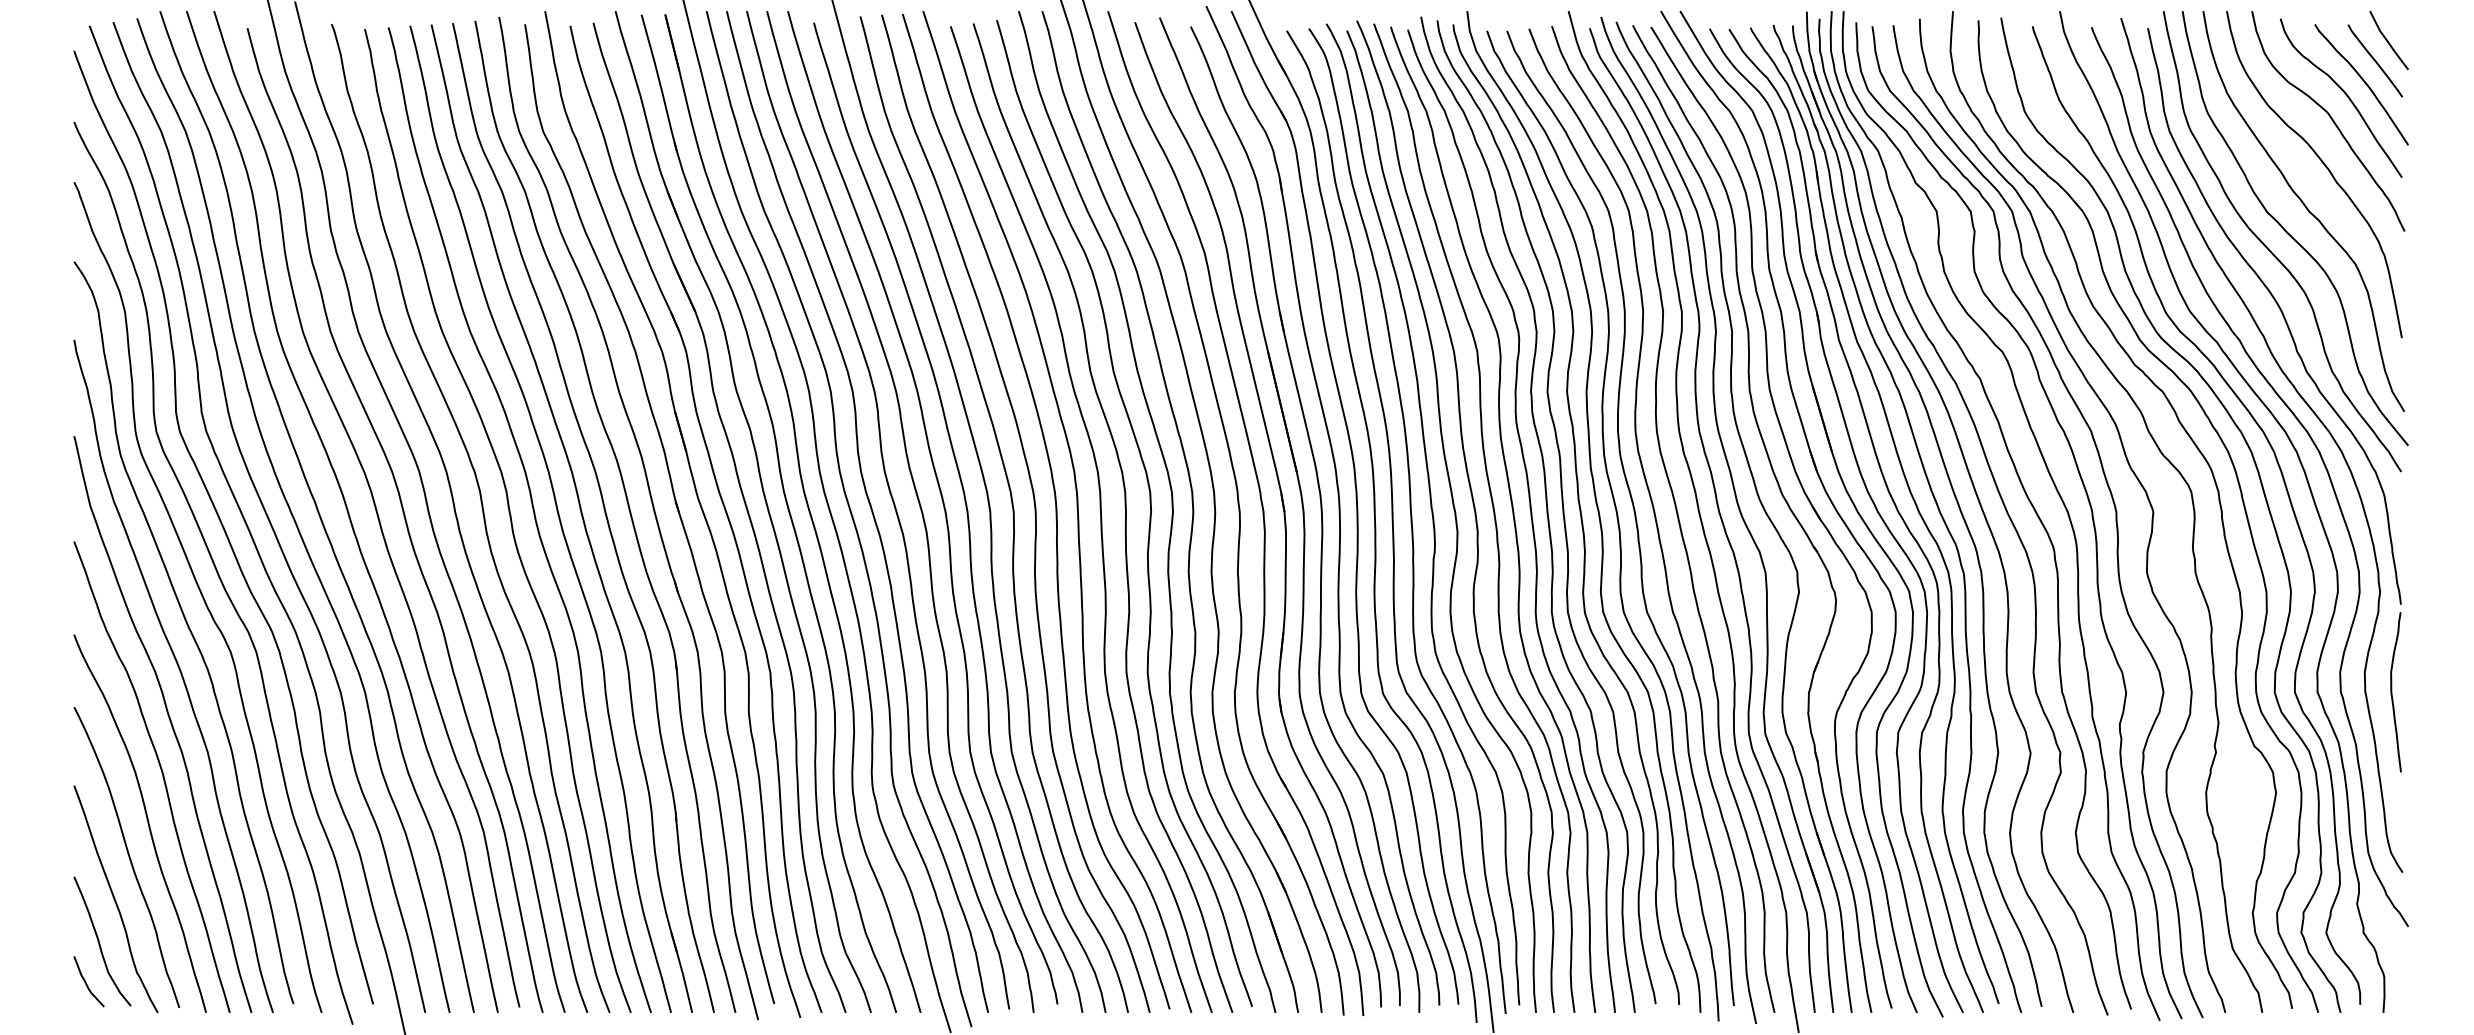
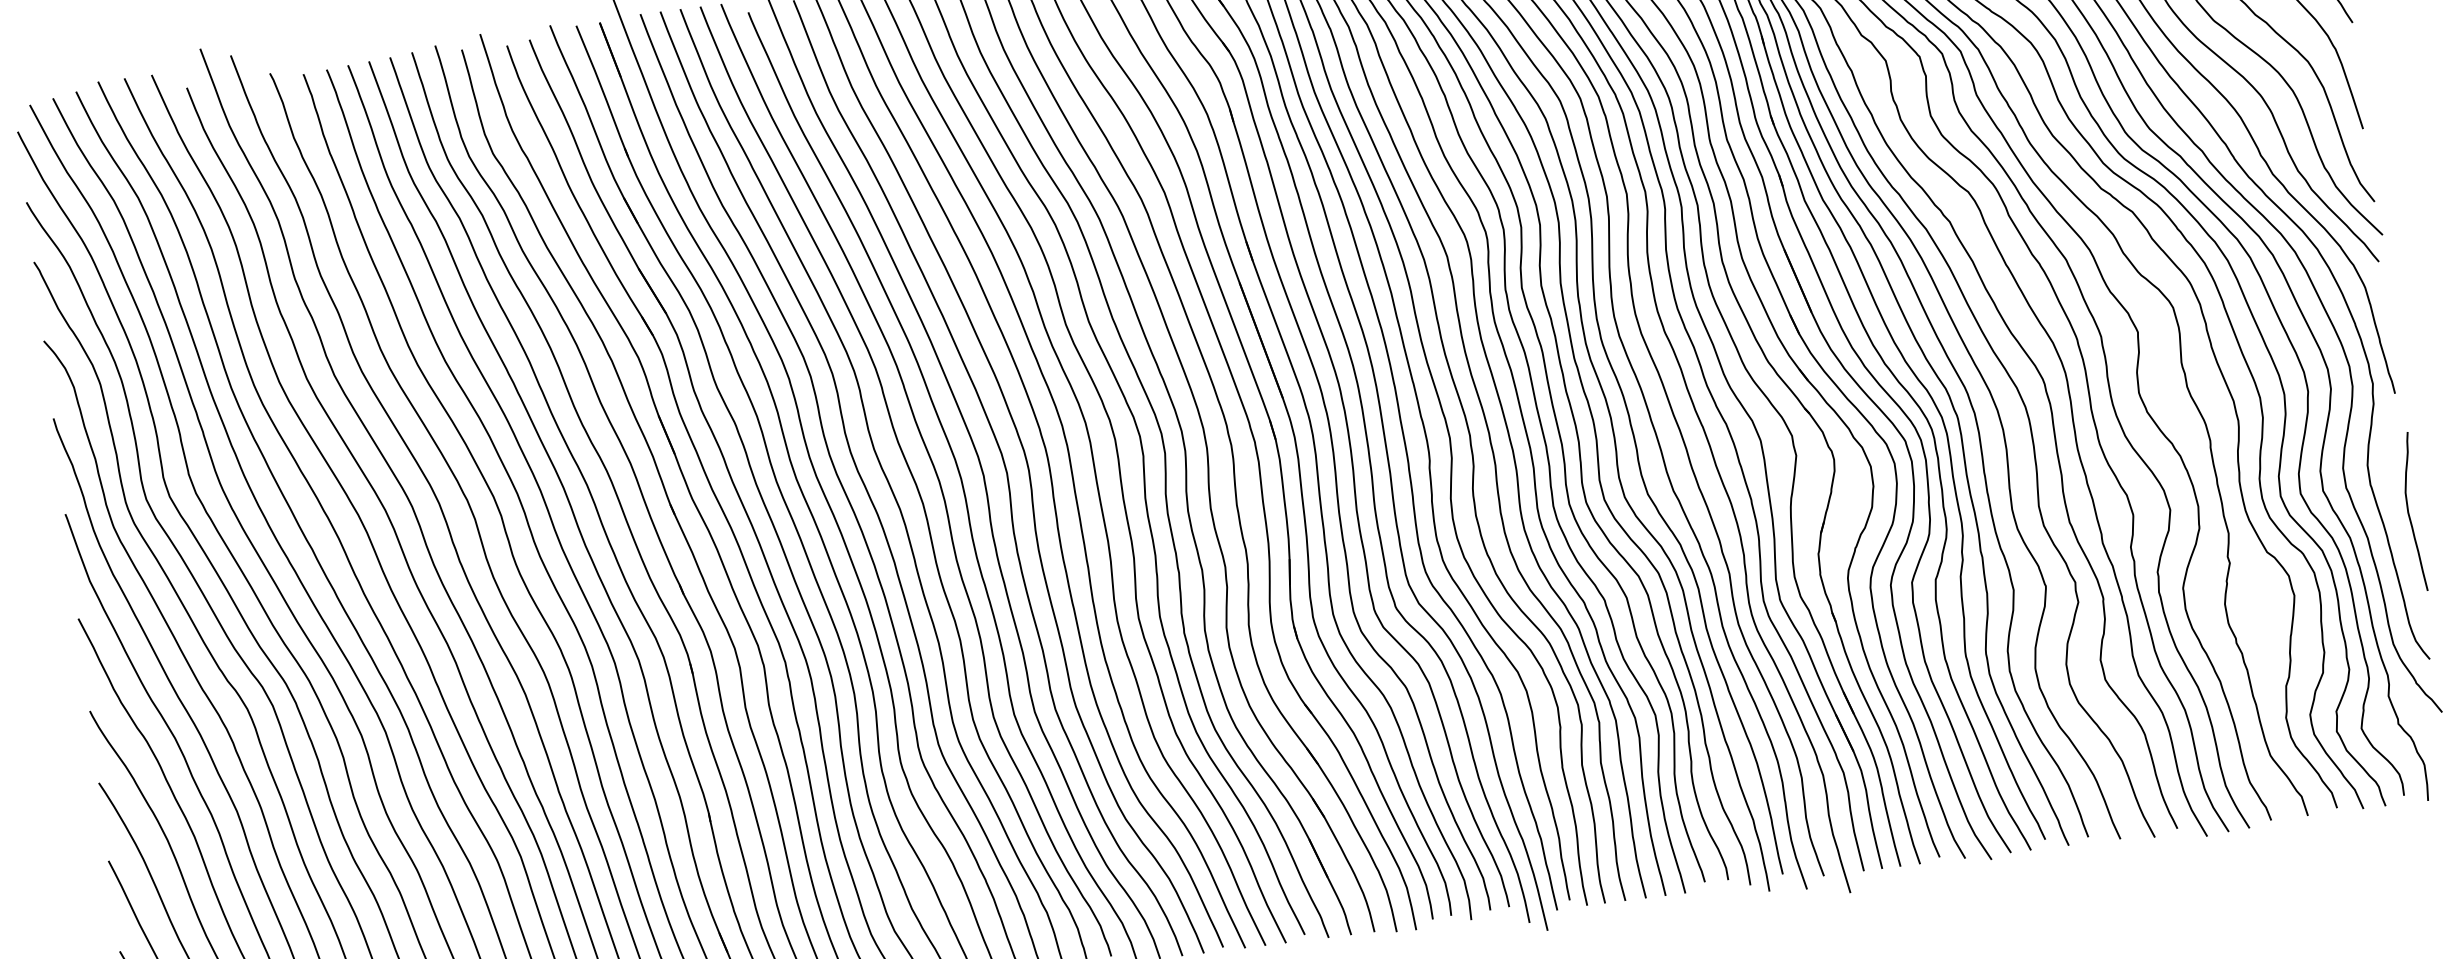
curve: (2392, 692) -> (2409, 512), moved

